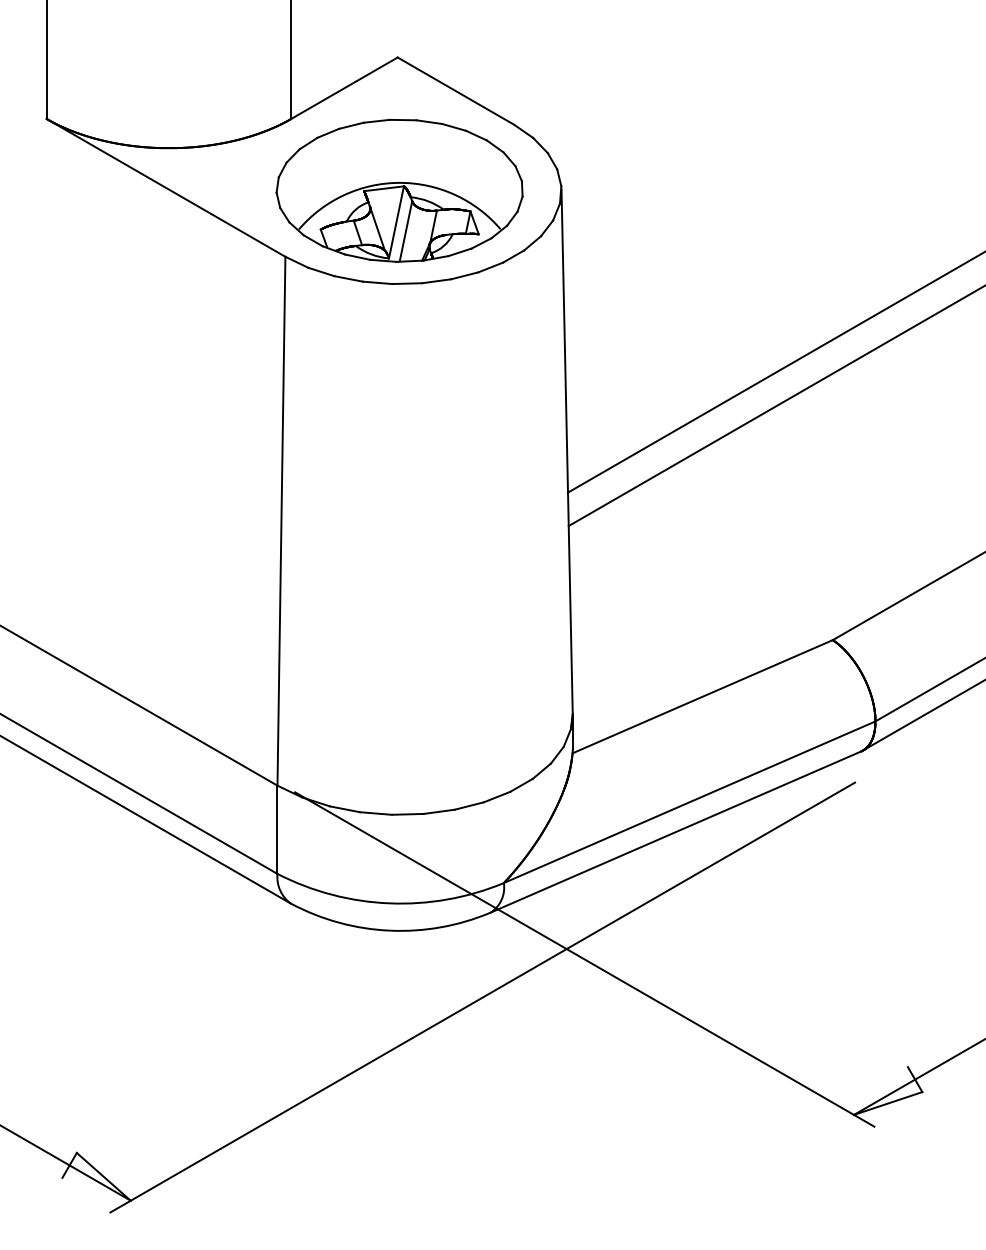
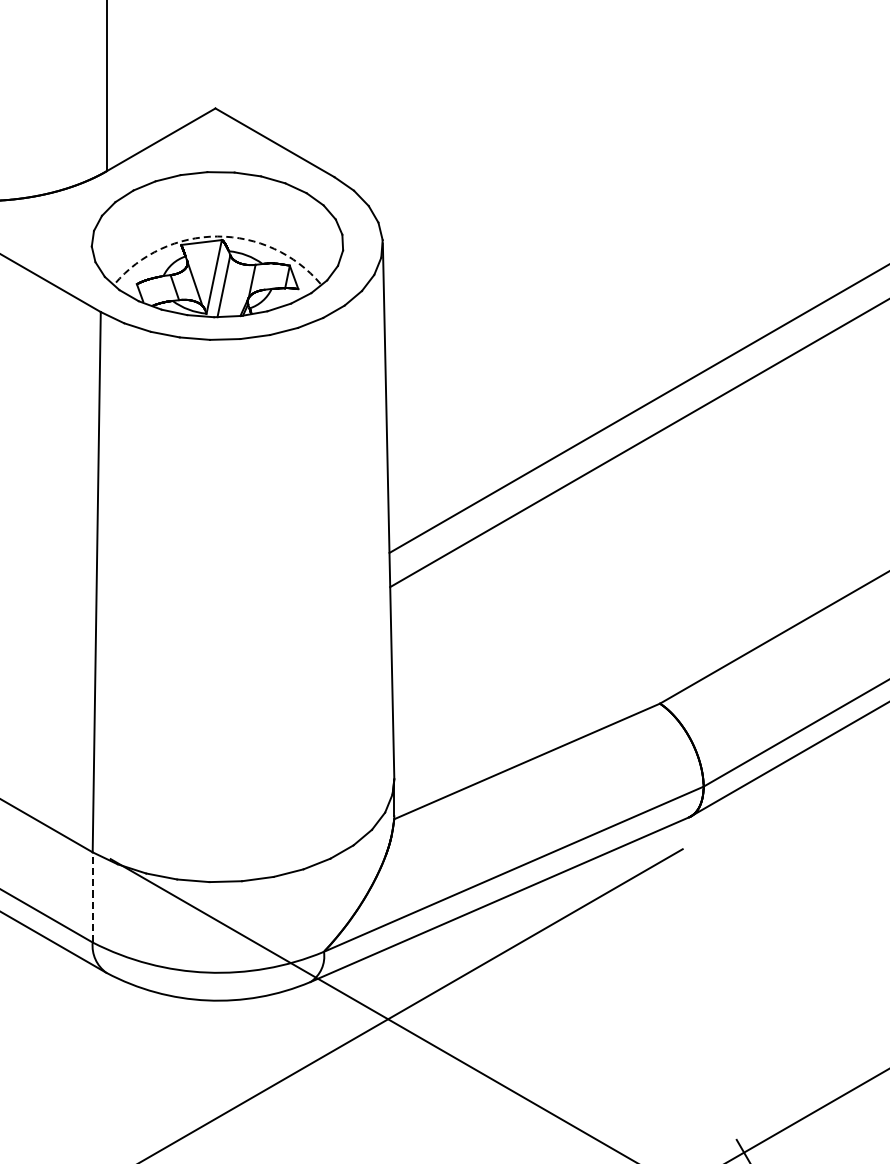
arc: (399, 182) -> (217, 236), solid -> dashed
line: (277, 829) -> (92, 897), solid -> dashed

